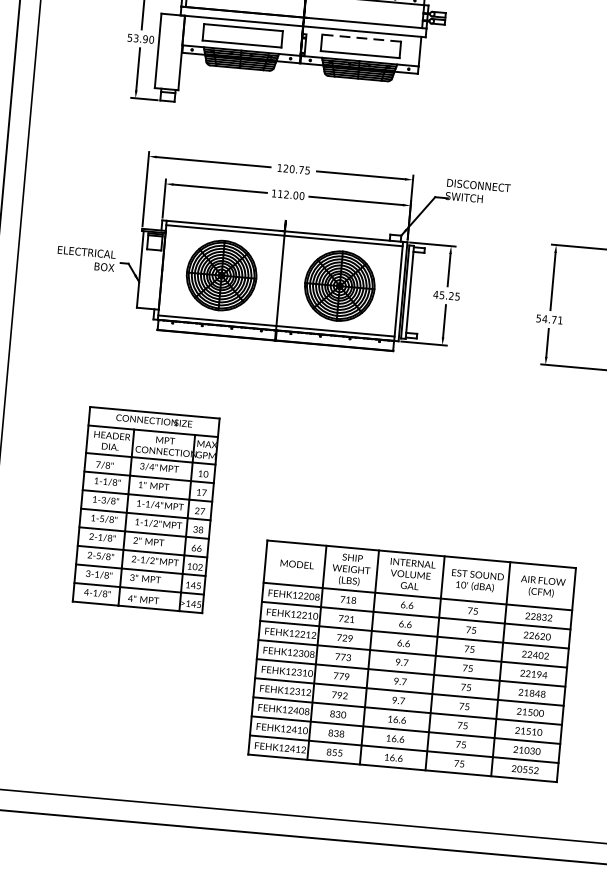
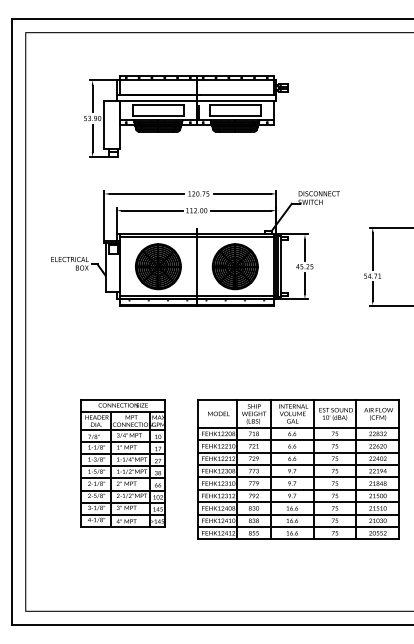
line: (362, 38) -> (235, 105), dashed -> solid
part: (145, 510) -> (122, 463), moved
part: (411, 660) -> (298, 469), moved

